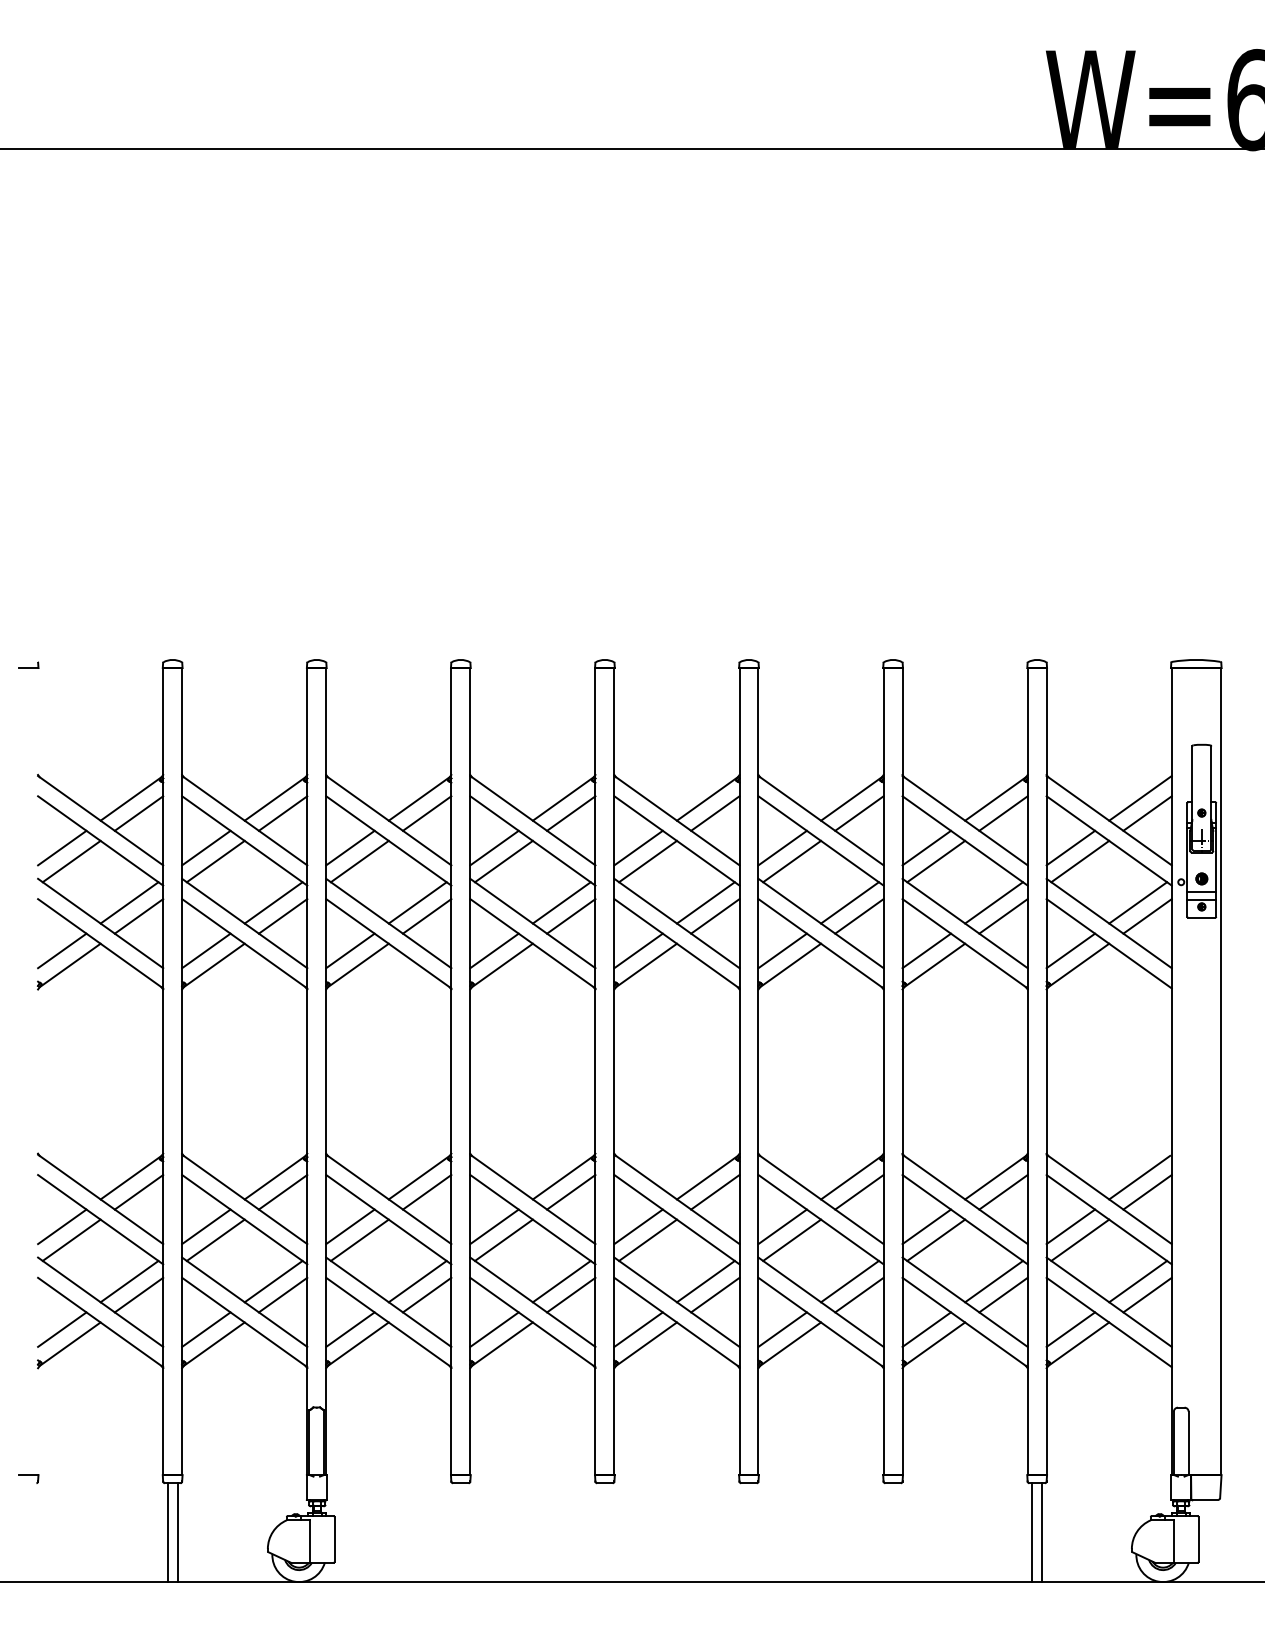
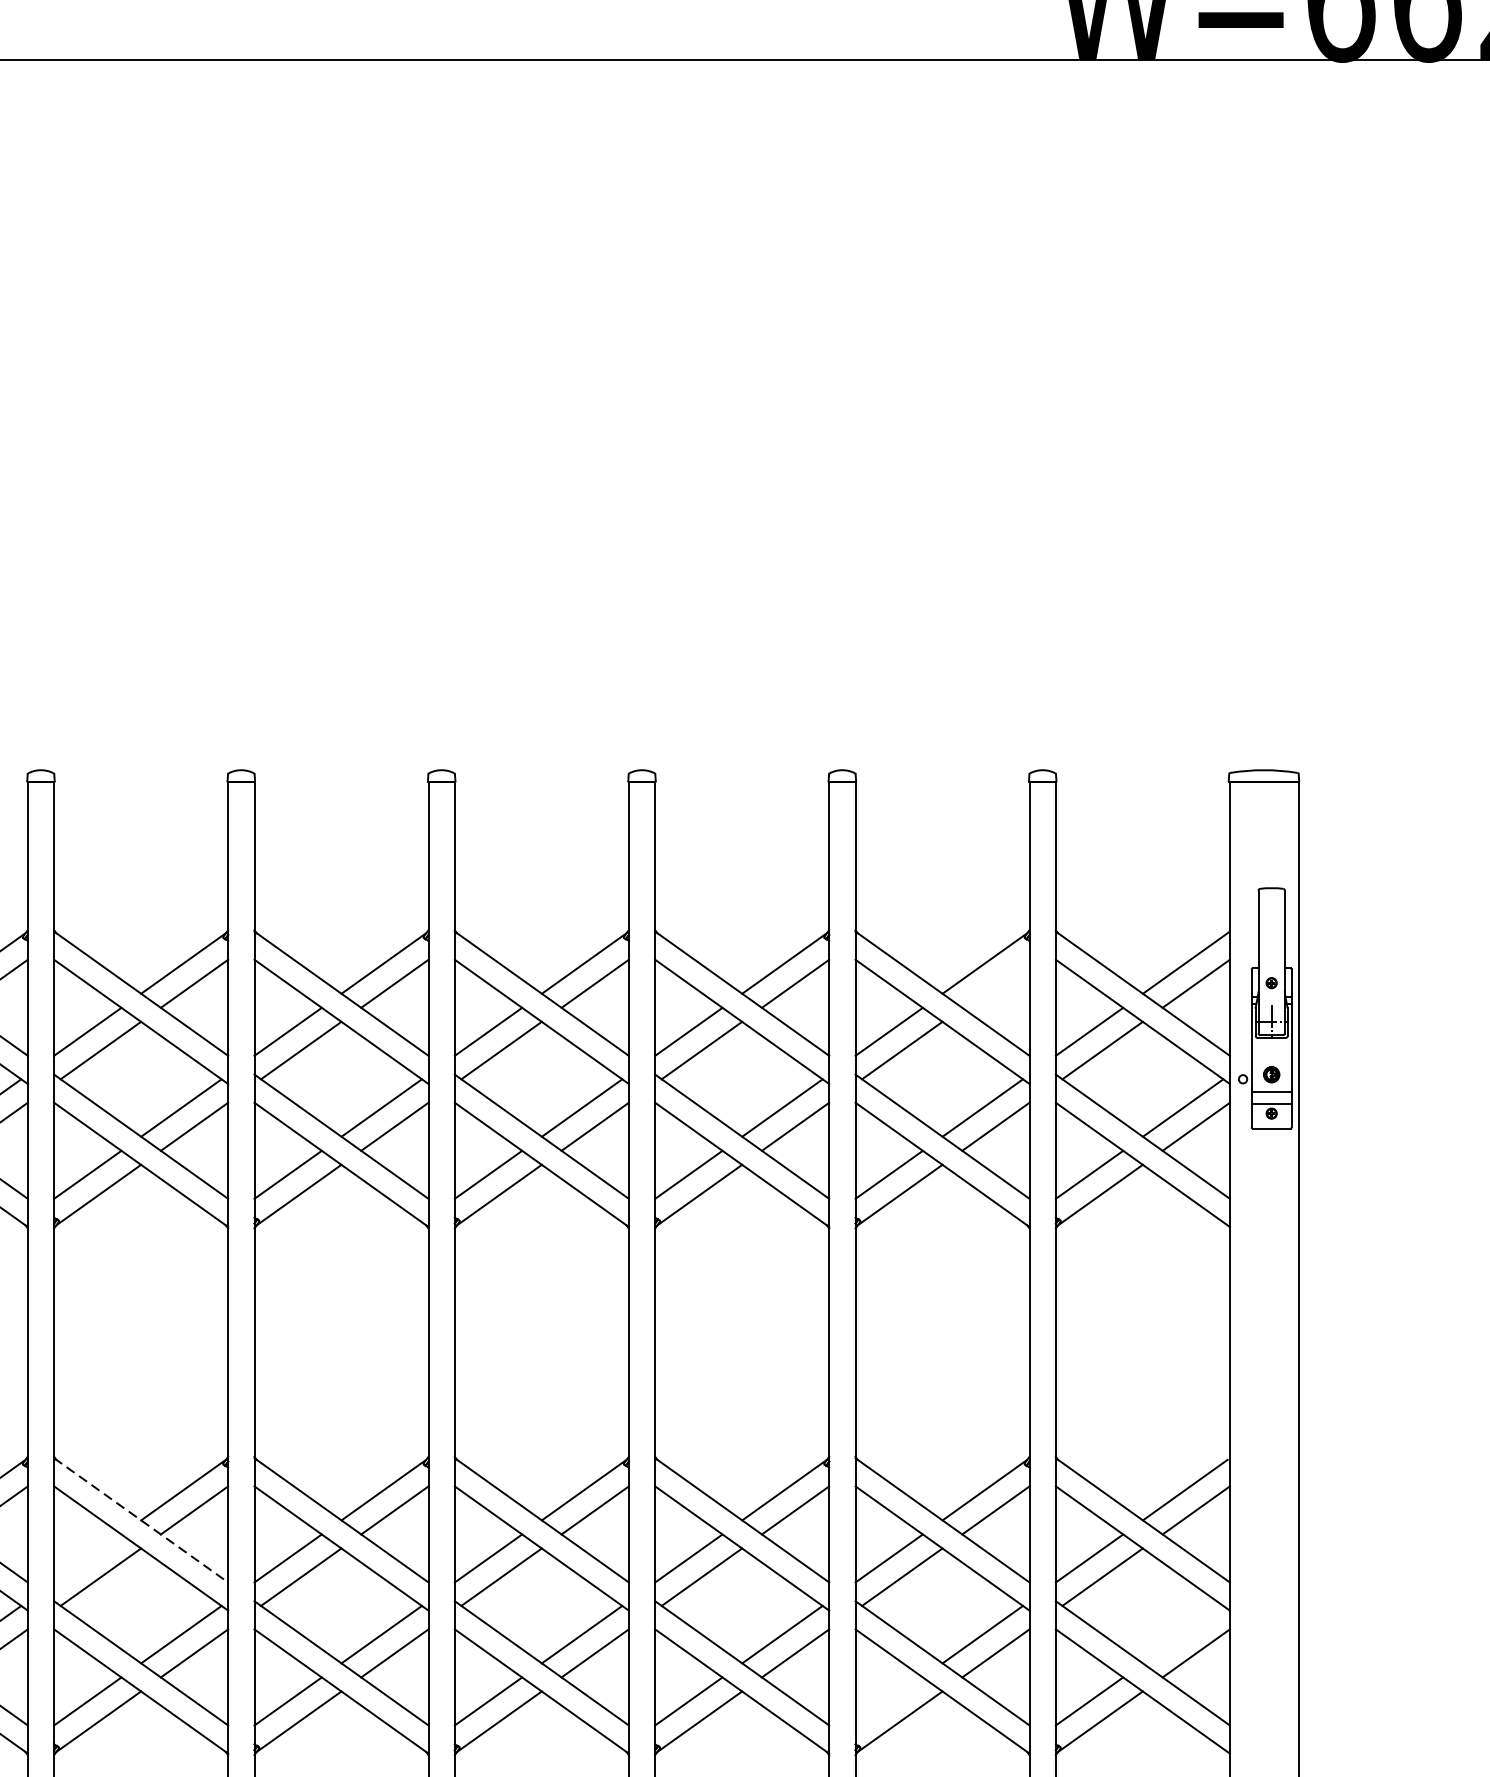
line: (1003, 813) -> (995, 983), removed
line: (388, 1199) -> (140, 1520), solid -> dashed
line: (350, 1226) -> (87, 1558), removed
line: (1138, 1281) -> (1183, 1634), removed
line: (926, 1329) -> (888, 1701), removed

